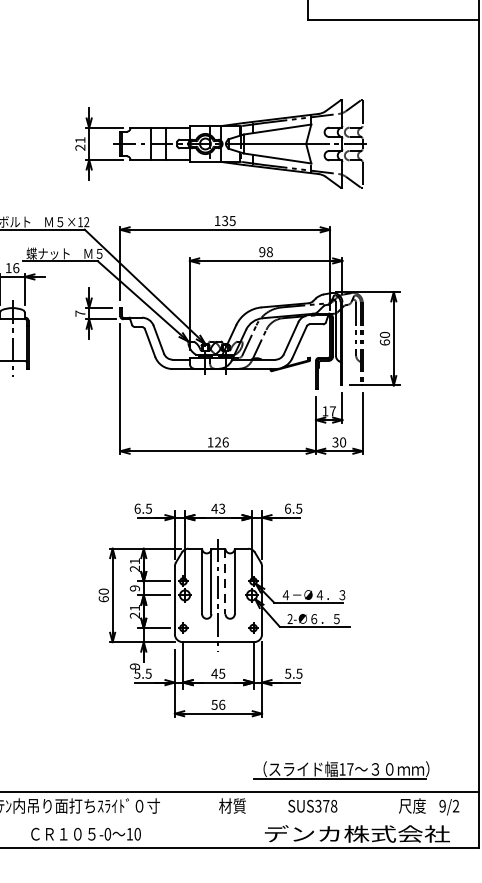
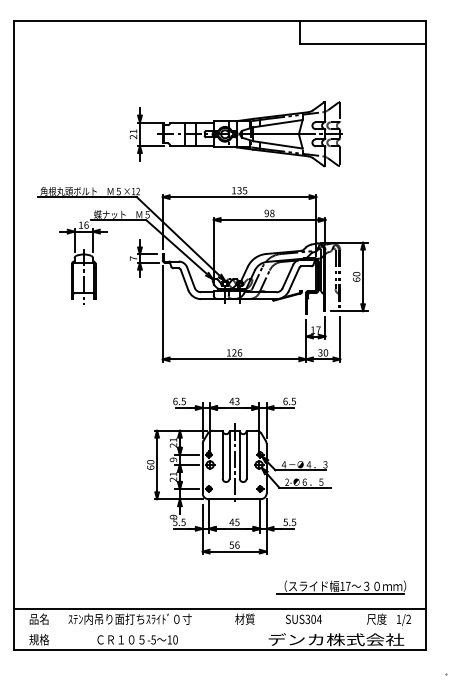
line: (225, 581) -> (239, 454), dashed -> solid
part: (341, 770) -> (341, 587), moved
text: (330, 806) -> (316, 619), SUS378 -> SUS304
text: (442, 806) -> (398, 619), 9/2 -> 1/2
text: (107, 833) -> (153, 639), -0 -> -5

